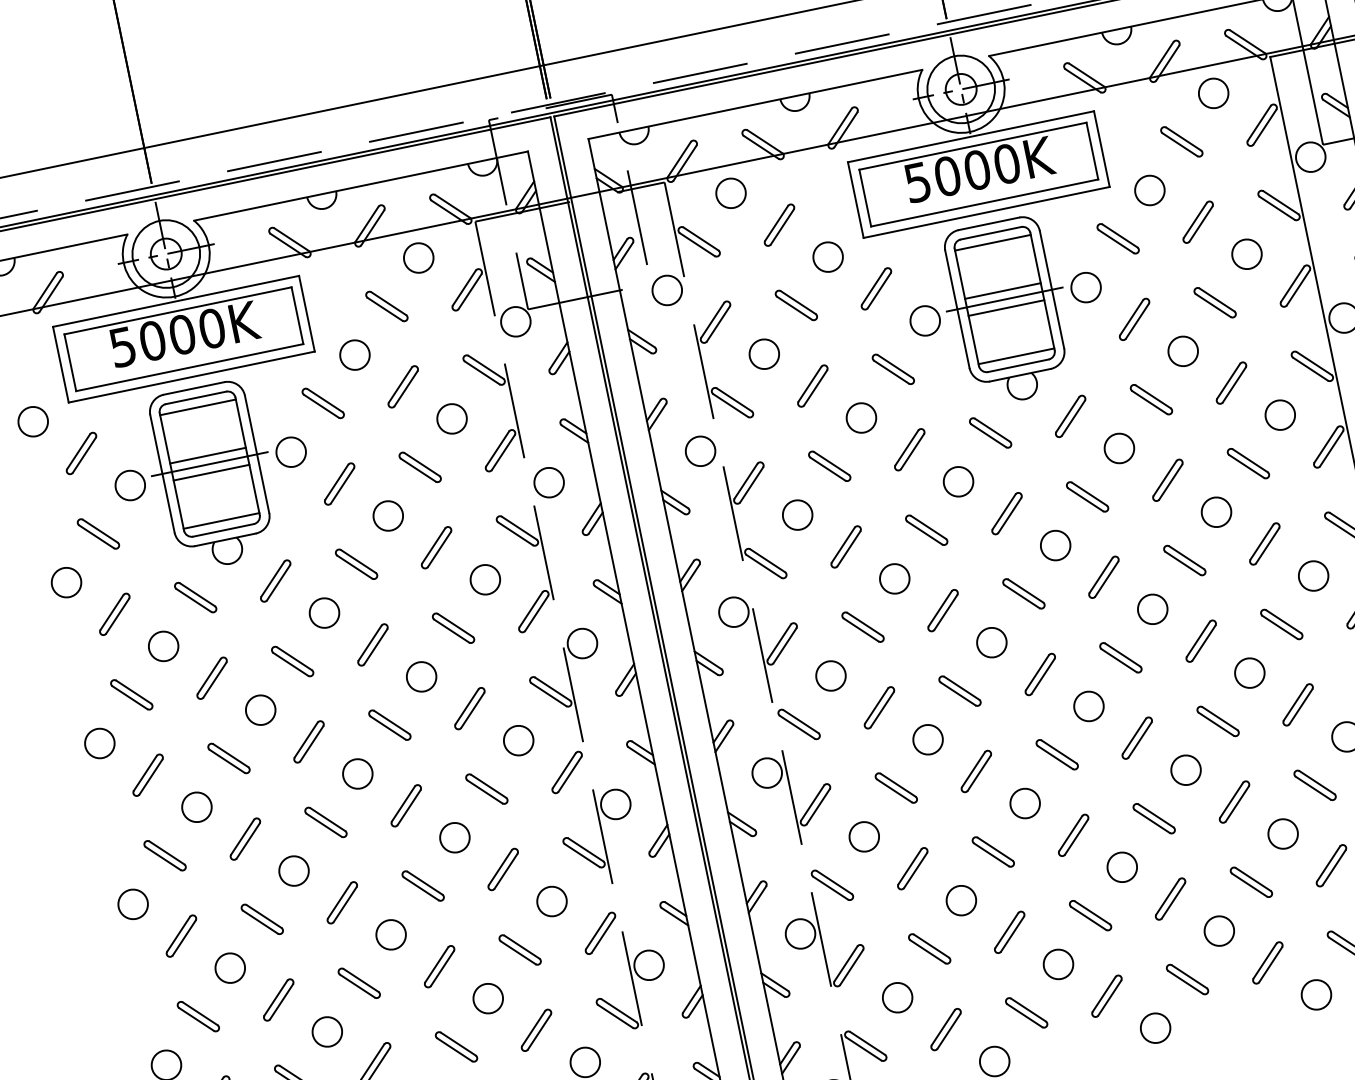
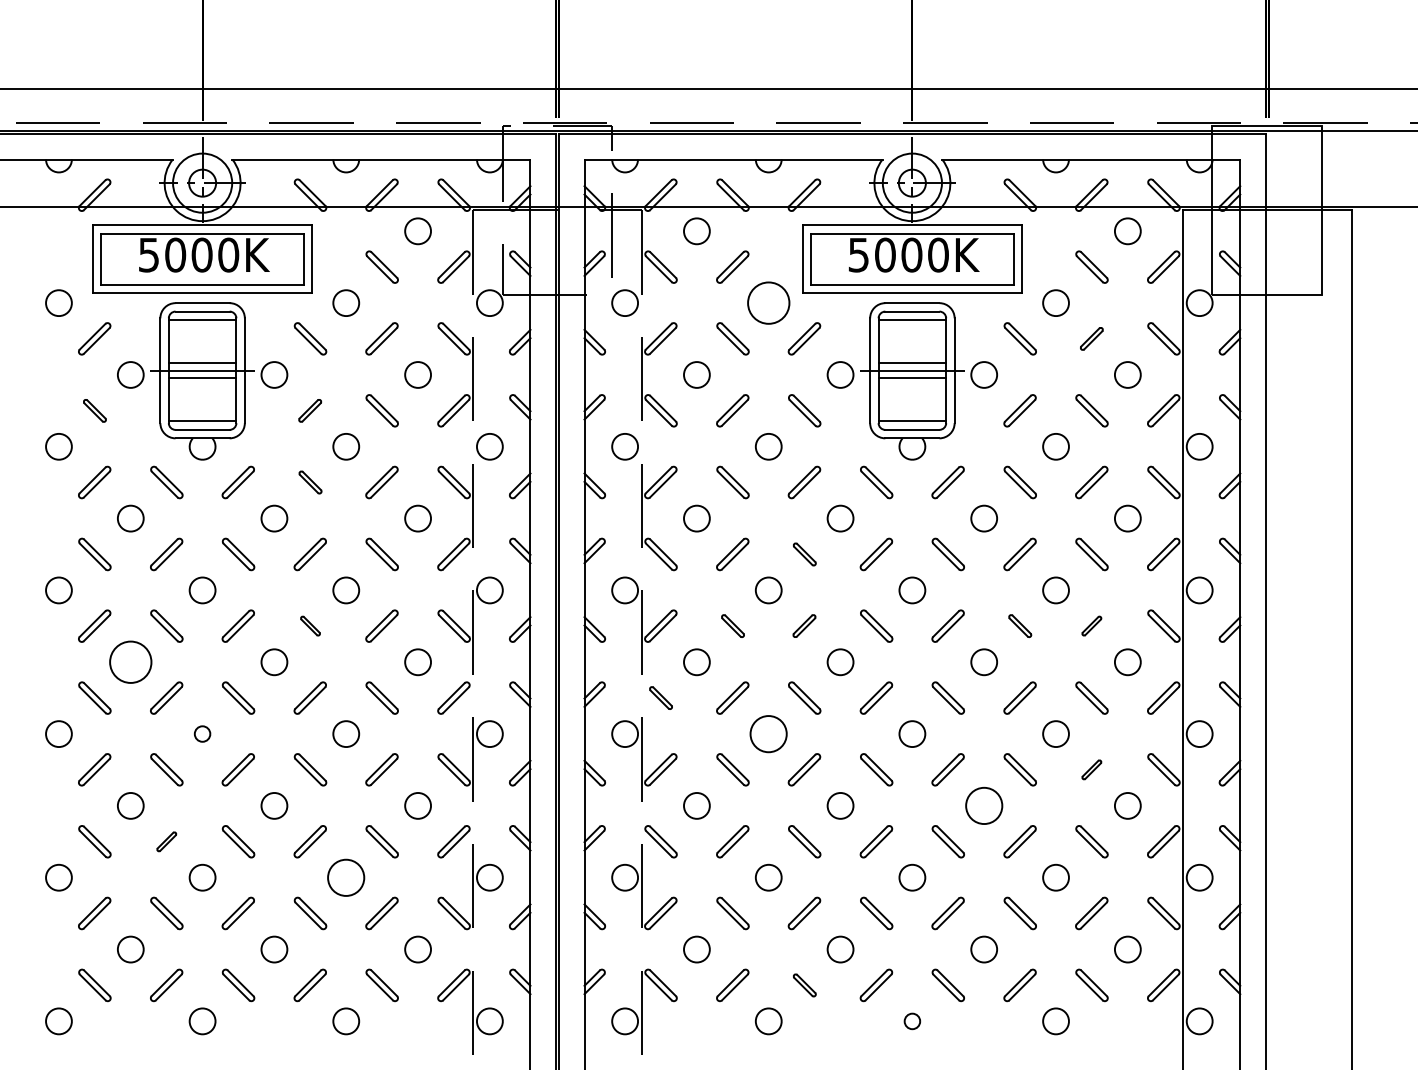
part: (1197, 221) -> (1091, 338), size x0.7
circle: (827, 257) -> (768, 303), size x1.6
part: (338, 483) -> (309, 410), size x0.7
part: (926, 530) -> (804, 554), size x0.7
part: (97, 533) -> (94, 410), size x0.7
part: (1264, 543) -> (1091, 625), size x0.6
part: (1183, 559) -> (1019, 625), size x0.7
part: (356, 564) -> (310, 482), size x0.7
part: (942, 609) -> (804, 625), size x0.7
part: (862, 626) -> (732, 625), size x0.7
part: (1297, 704) -> (1091, 769), size x0.6
part: (798, 723) -> (660, 697), size x0.7
part: (389, 724) -> (310, 625), size x0.6
circle: (927, 739) -> (768, 733), size x1.4
circle: (1186, 769) -> (984, 805), size x1.4
circle: (196, 807) -> (130, 662), size x1.6
circle: (293, 870) -> (202, 733), size x0.6
circle: (488, 998) -> (346, 877), size x1.4
part: (278, 999) -> (166, 841), size x0.6
part: (1026, 1013) -> (804, 985), size x0.7
circle: (1155, 1028) -> (912, 1021), size x0.6

